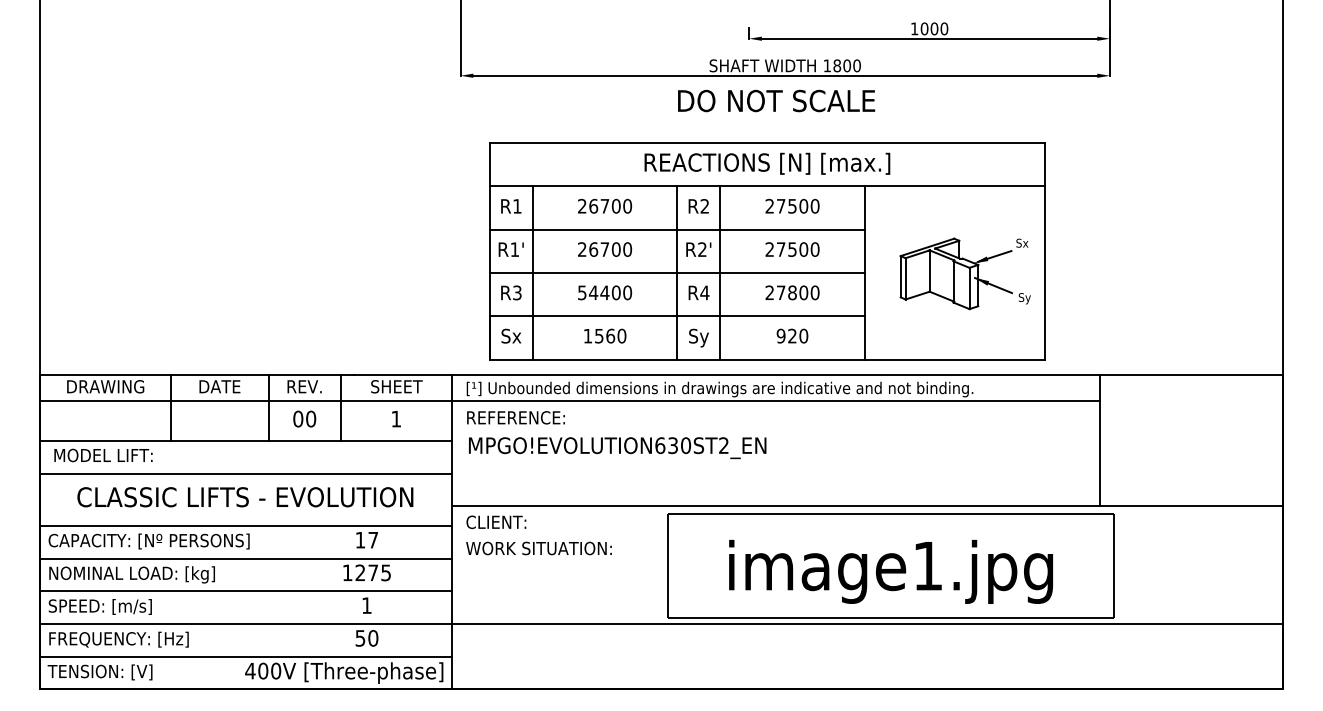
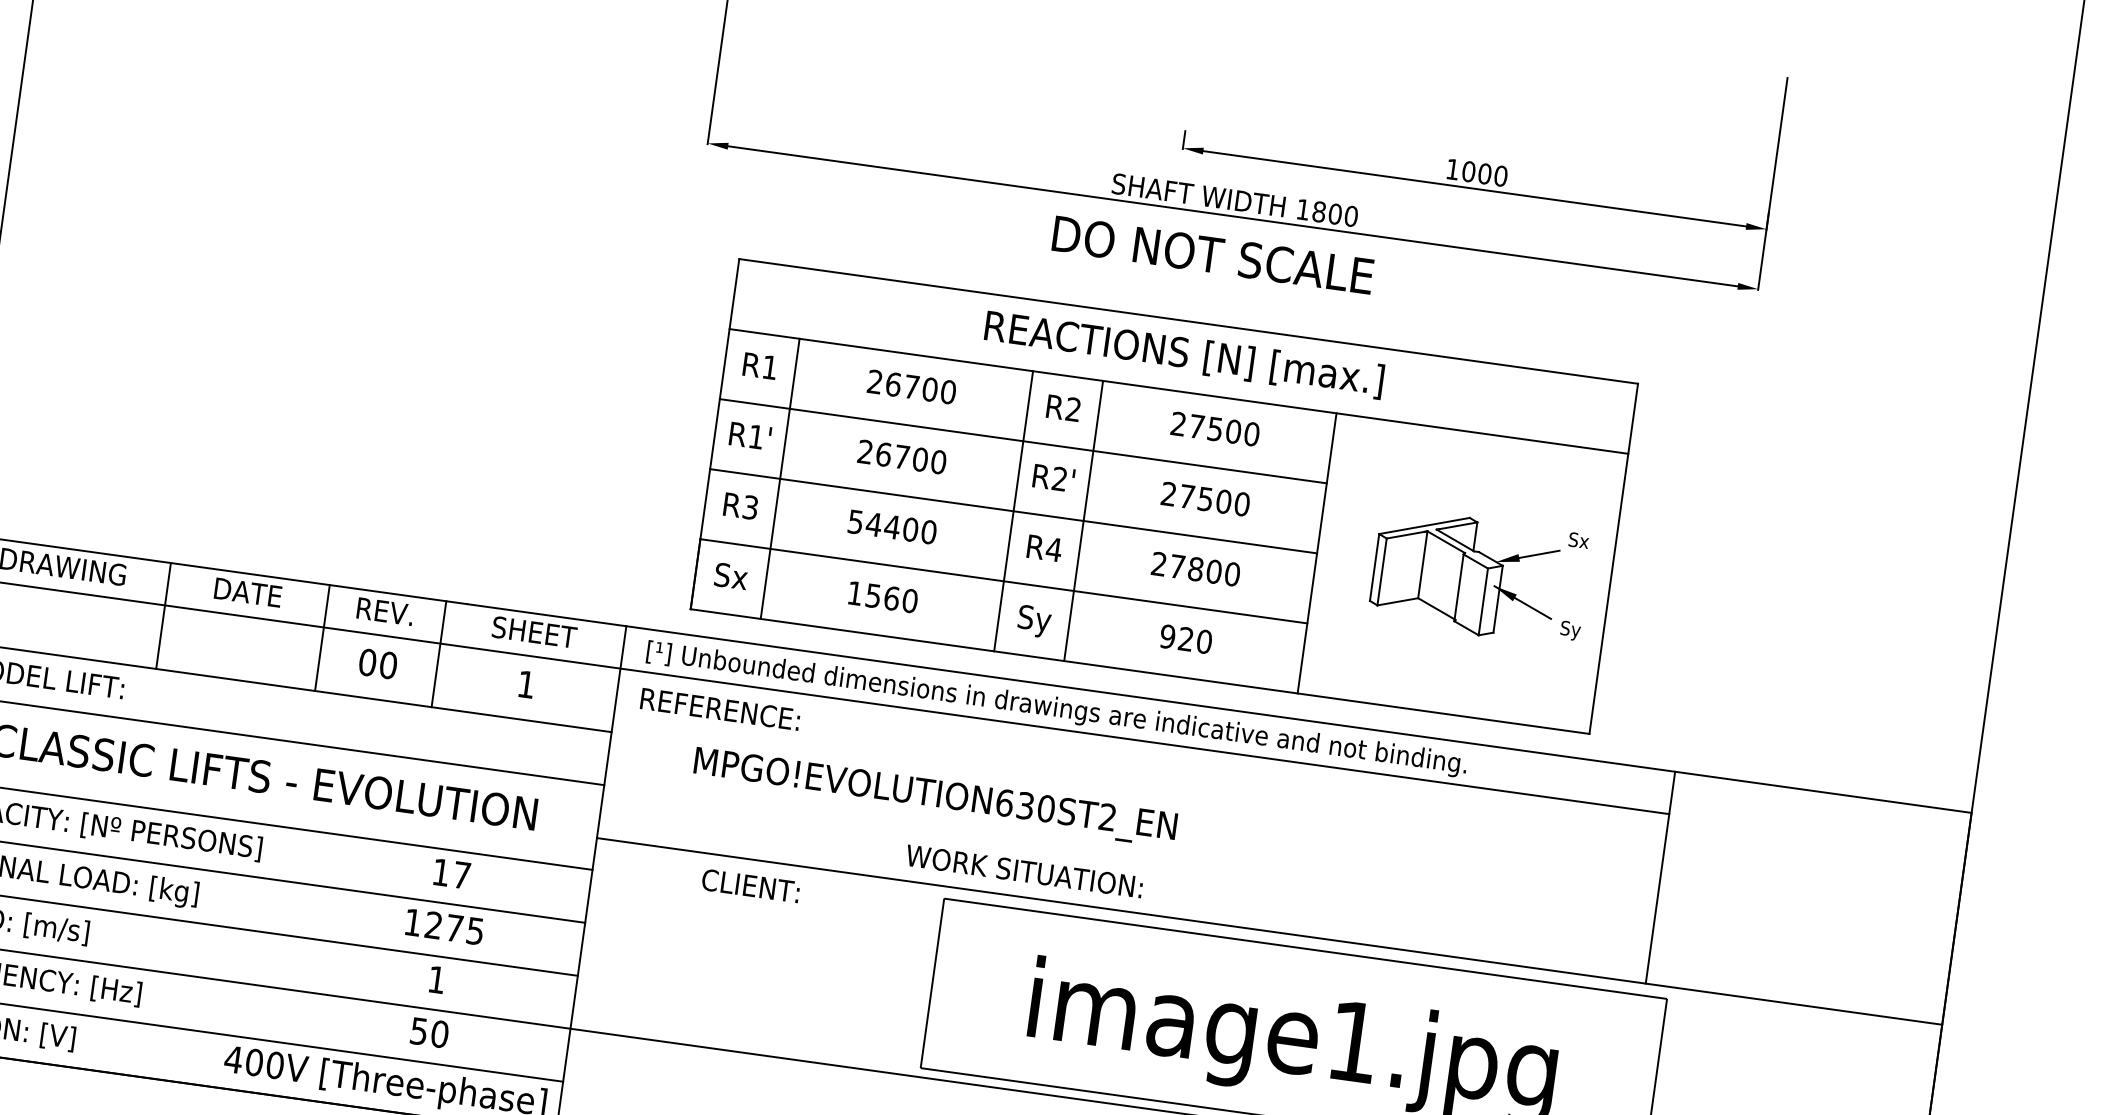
text: (617, 448) -> (934, 797), moved
text: (496, 521) -> (751, 884), moved
text: (538, 548) -> (1023, 871), moved

